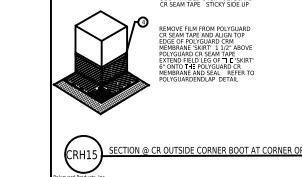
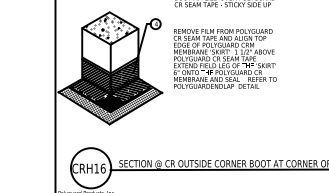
hatch: (100, 26) -> (109, 28), added
text: (94, 154) -> (102, 168), CRH15 -> CRH16

